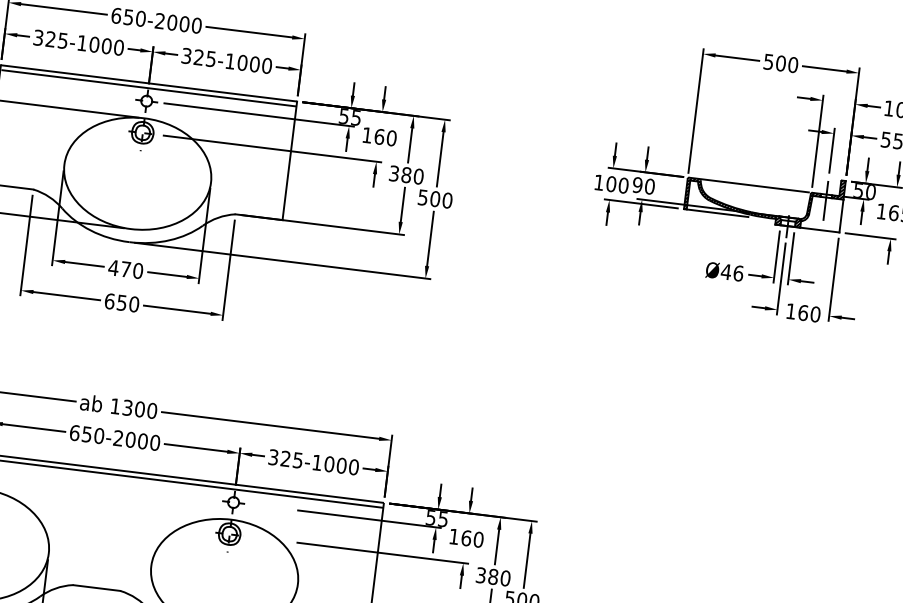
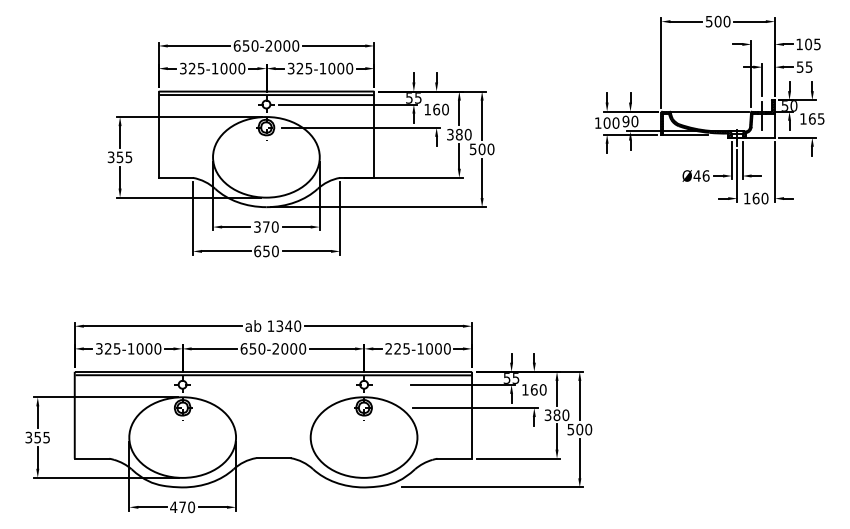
text: (113, 267) -> (257, 226), 470 -> 370
text: (139, 408) -> (288, 325), 1300 -> 1340
text: (273, 456) -> (388, 348), 325-1000 -> 225-1000

